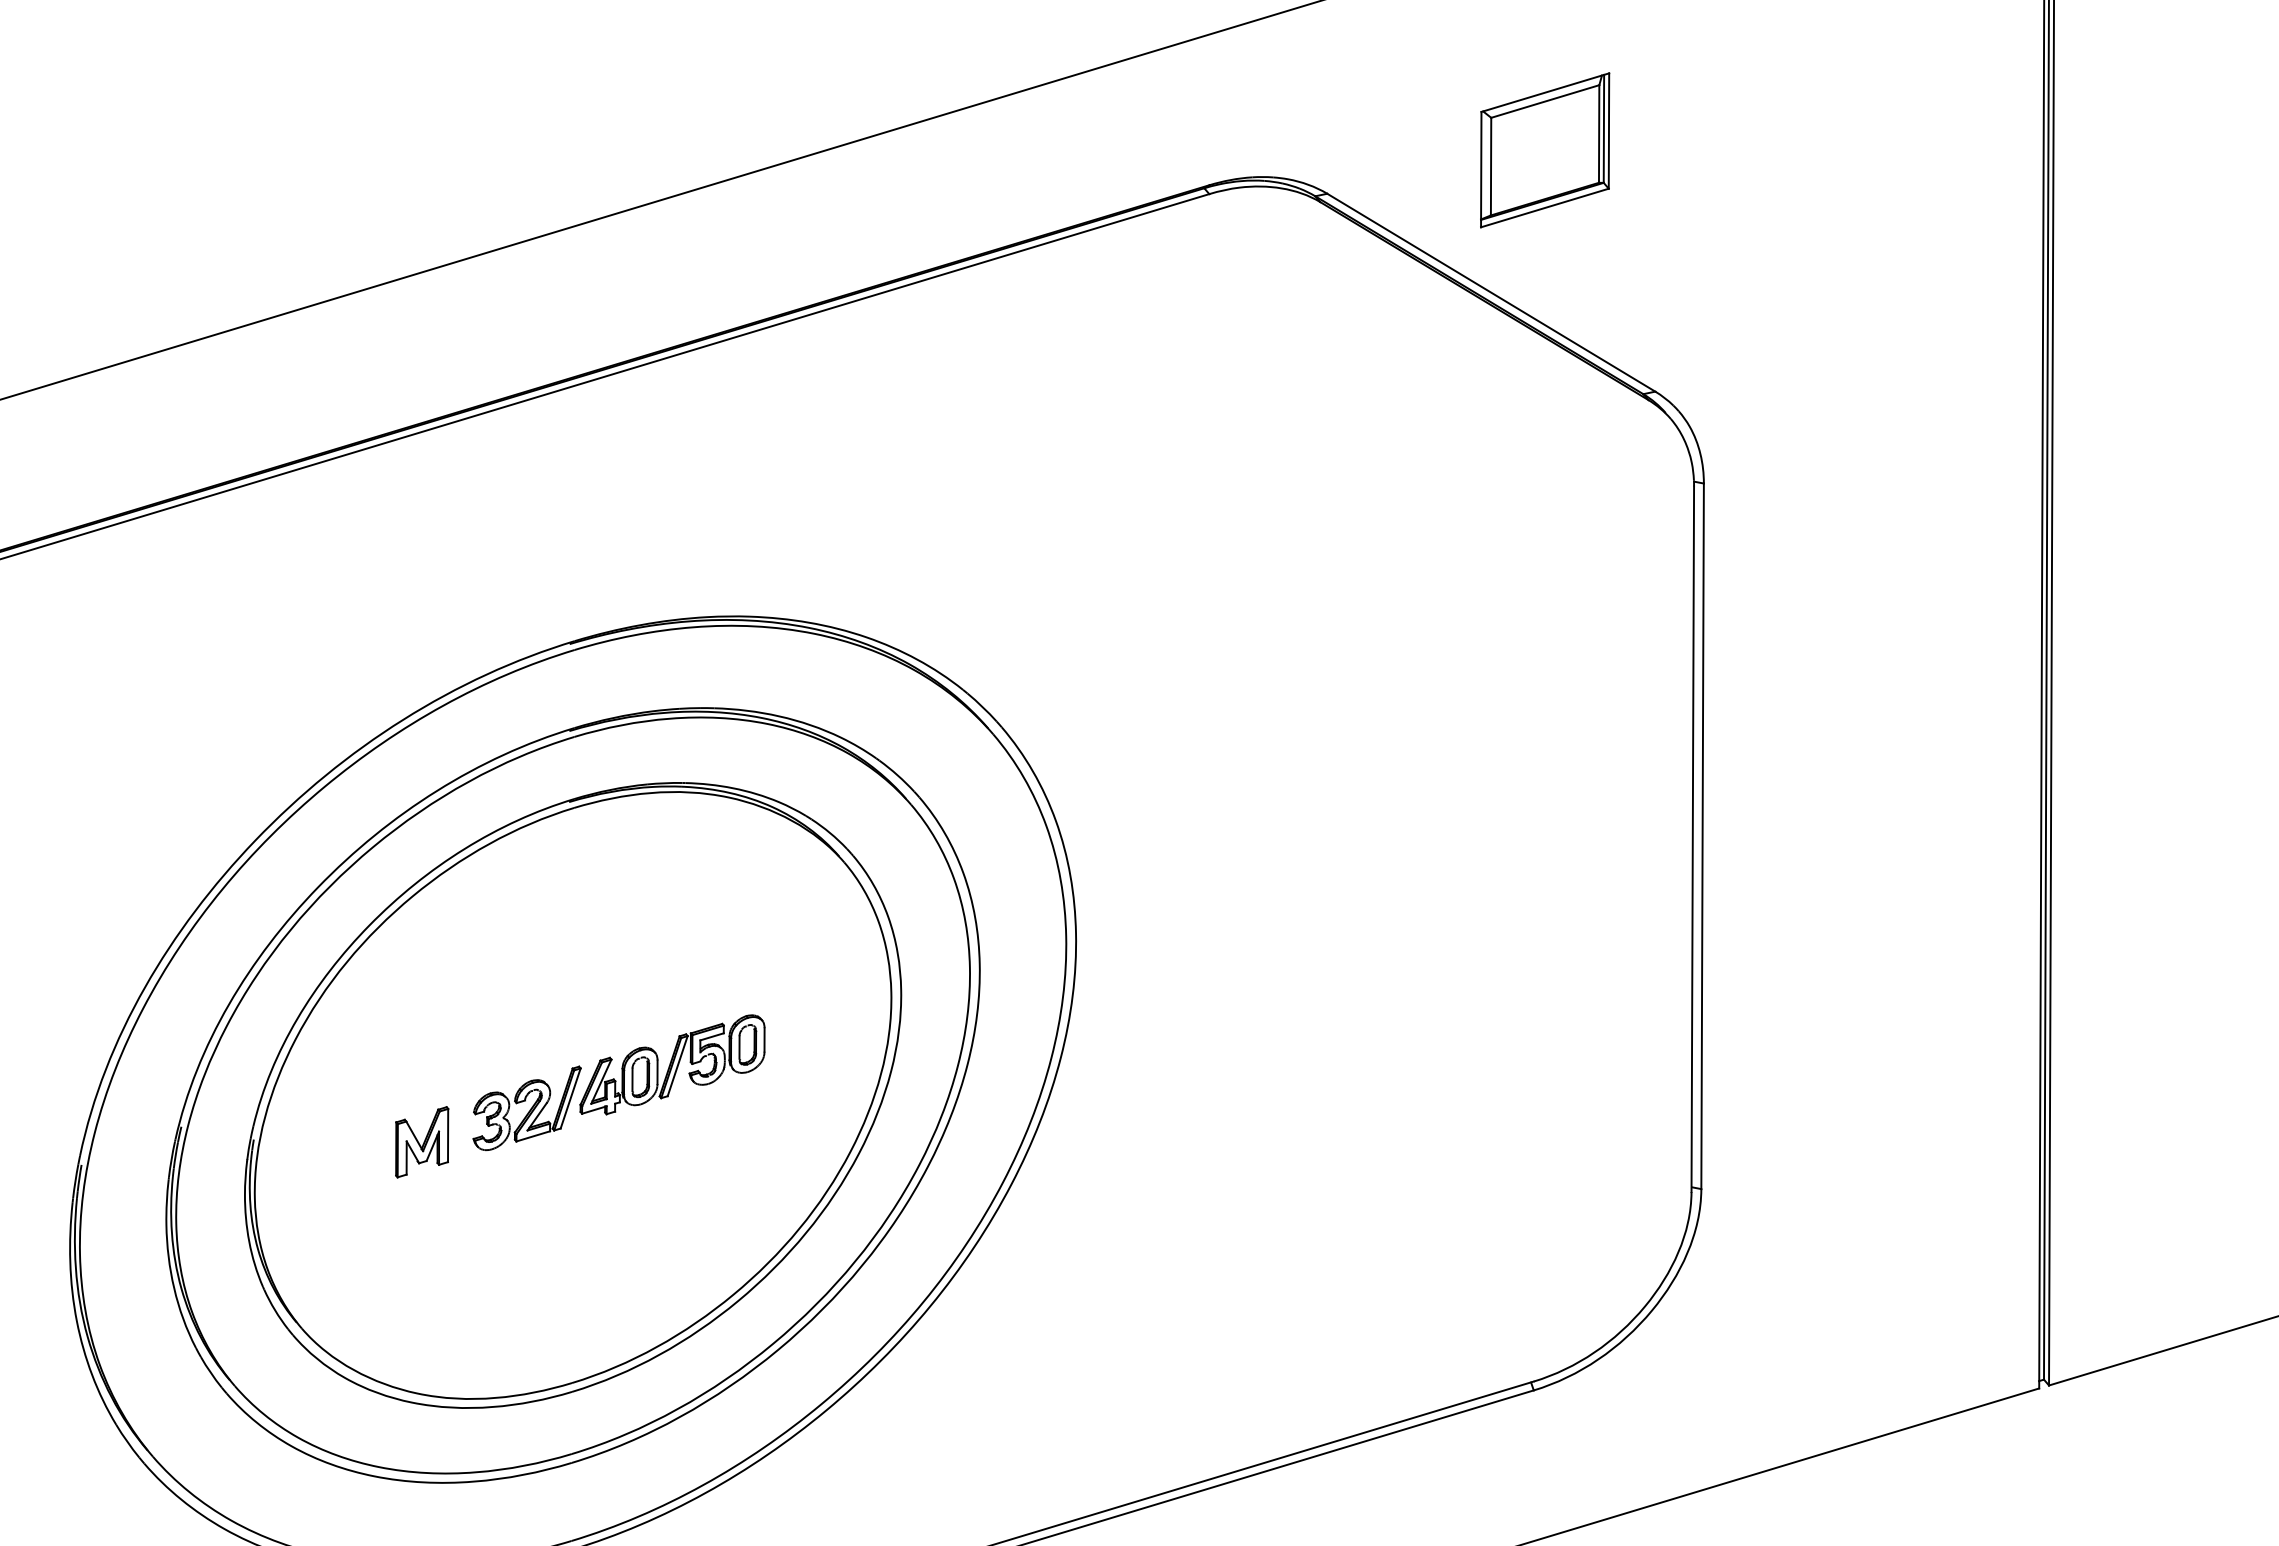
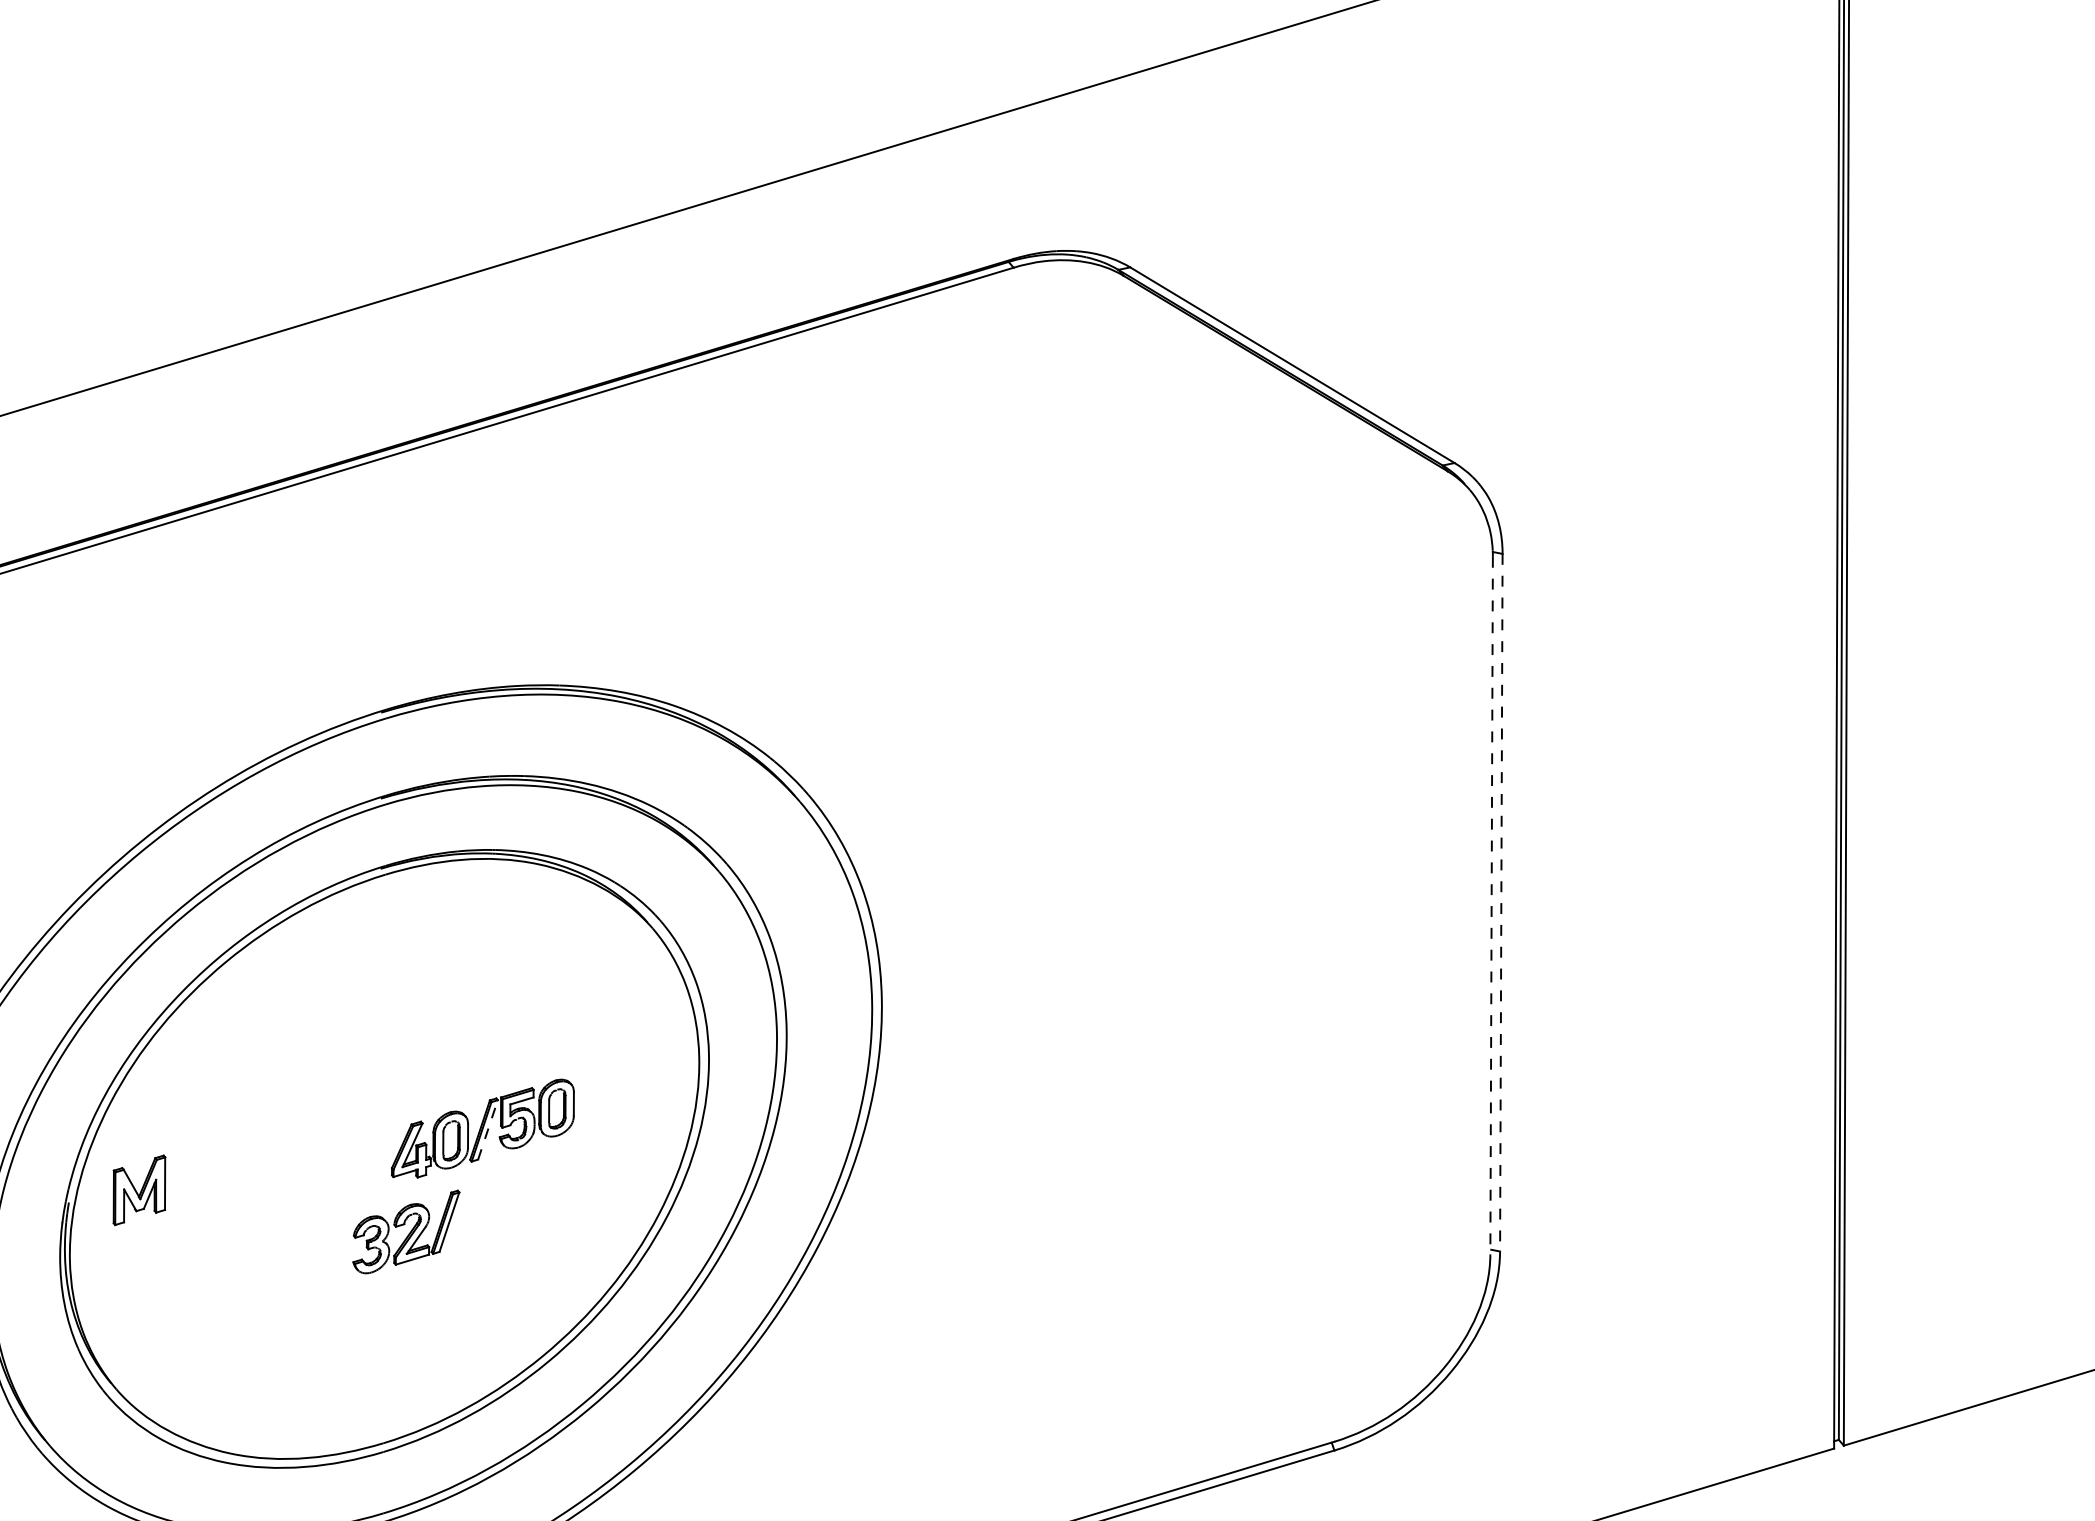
part: (1545, 150) -> (1345, 224), removed
line: (1702, 836) -> (1501, 902), solid -> dashed
line: (1692, 839) -> (1491, 905), solid -> dashed
line: (677, 1066) -> (487, 1130), solid -> dashed
part: (526, 1108) -> (405, 1232), moved
part: (422, 1142) -> (139, 1190), moved

